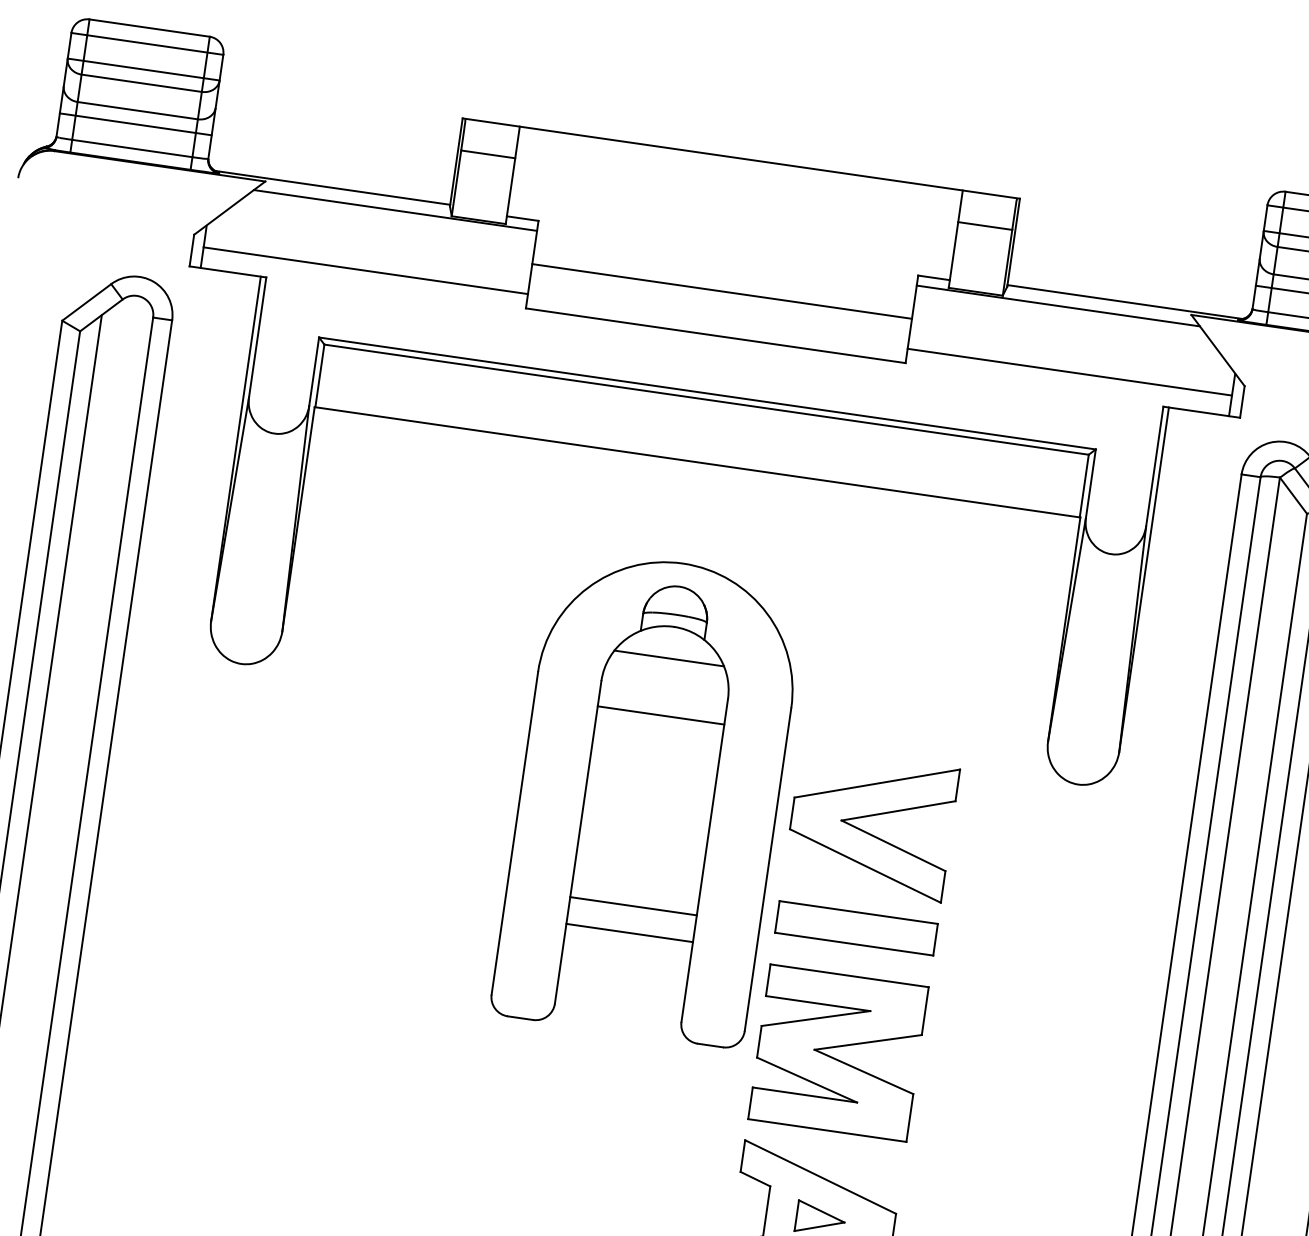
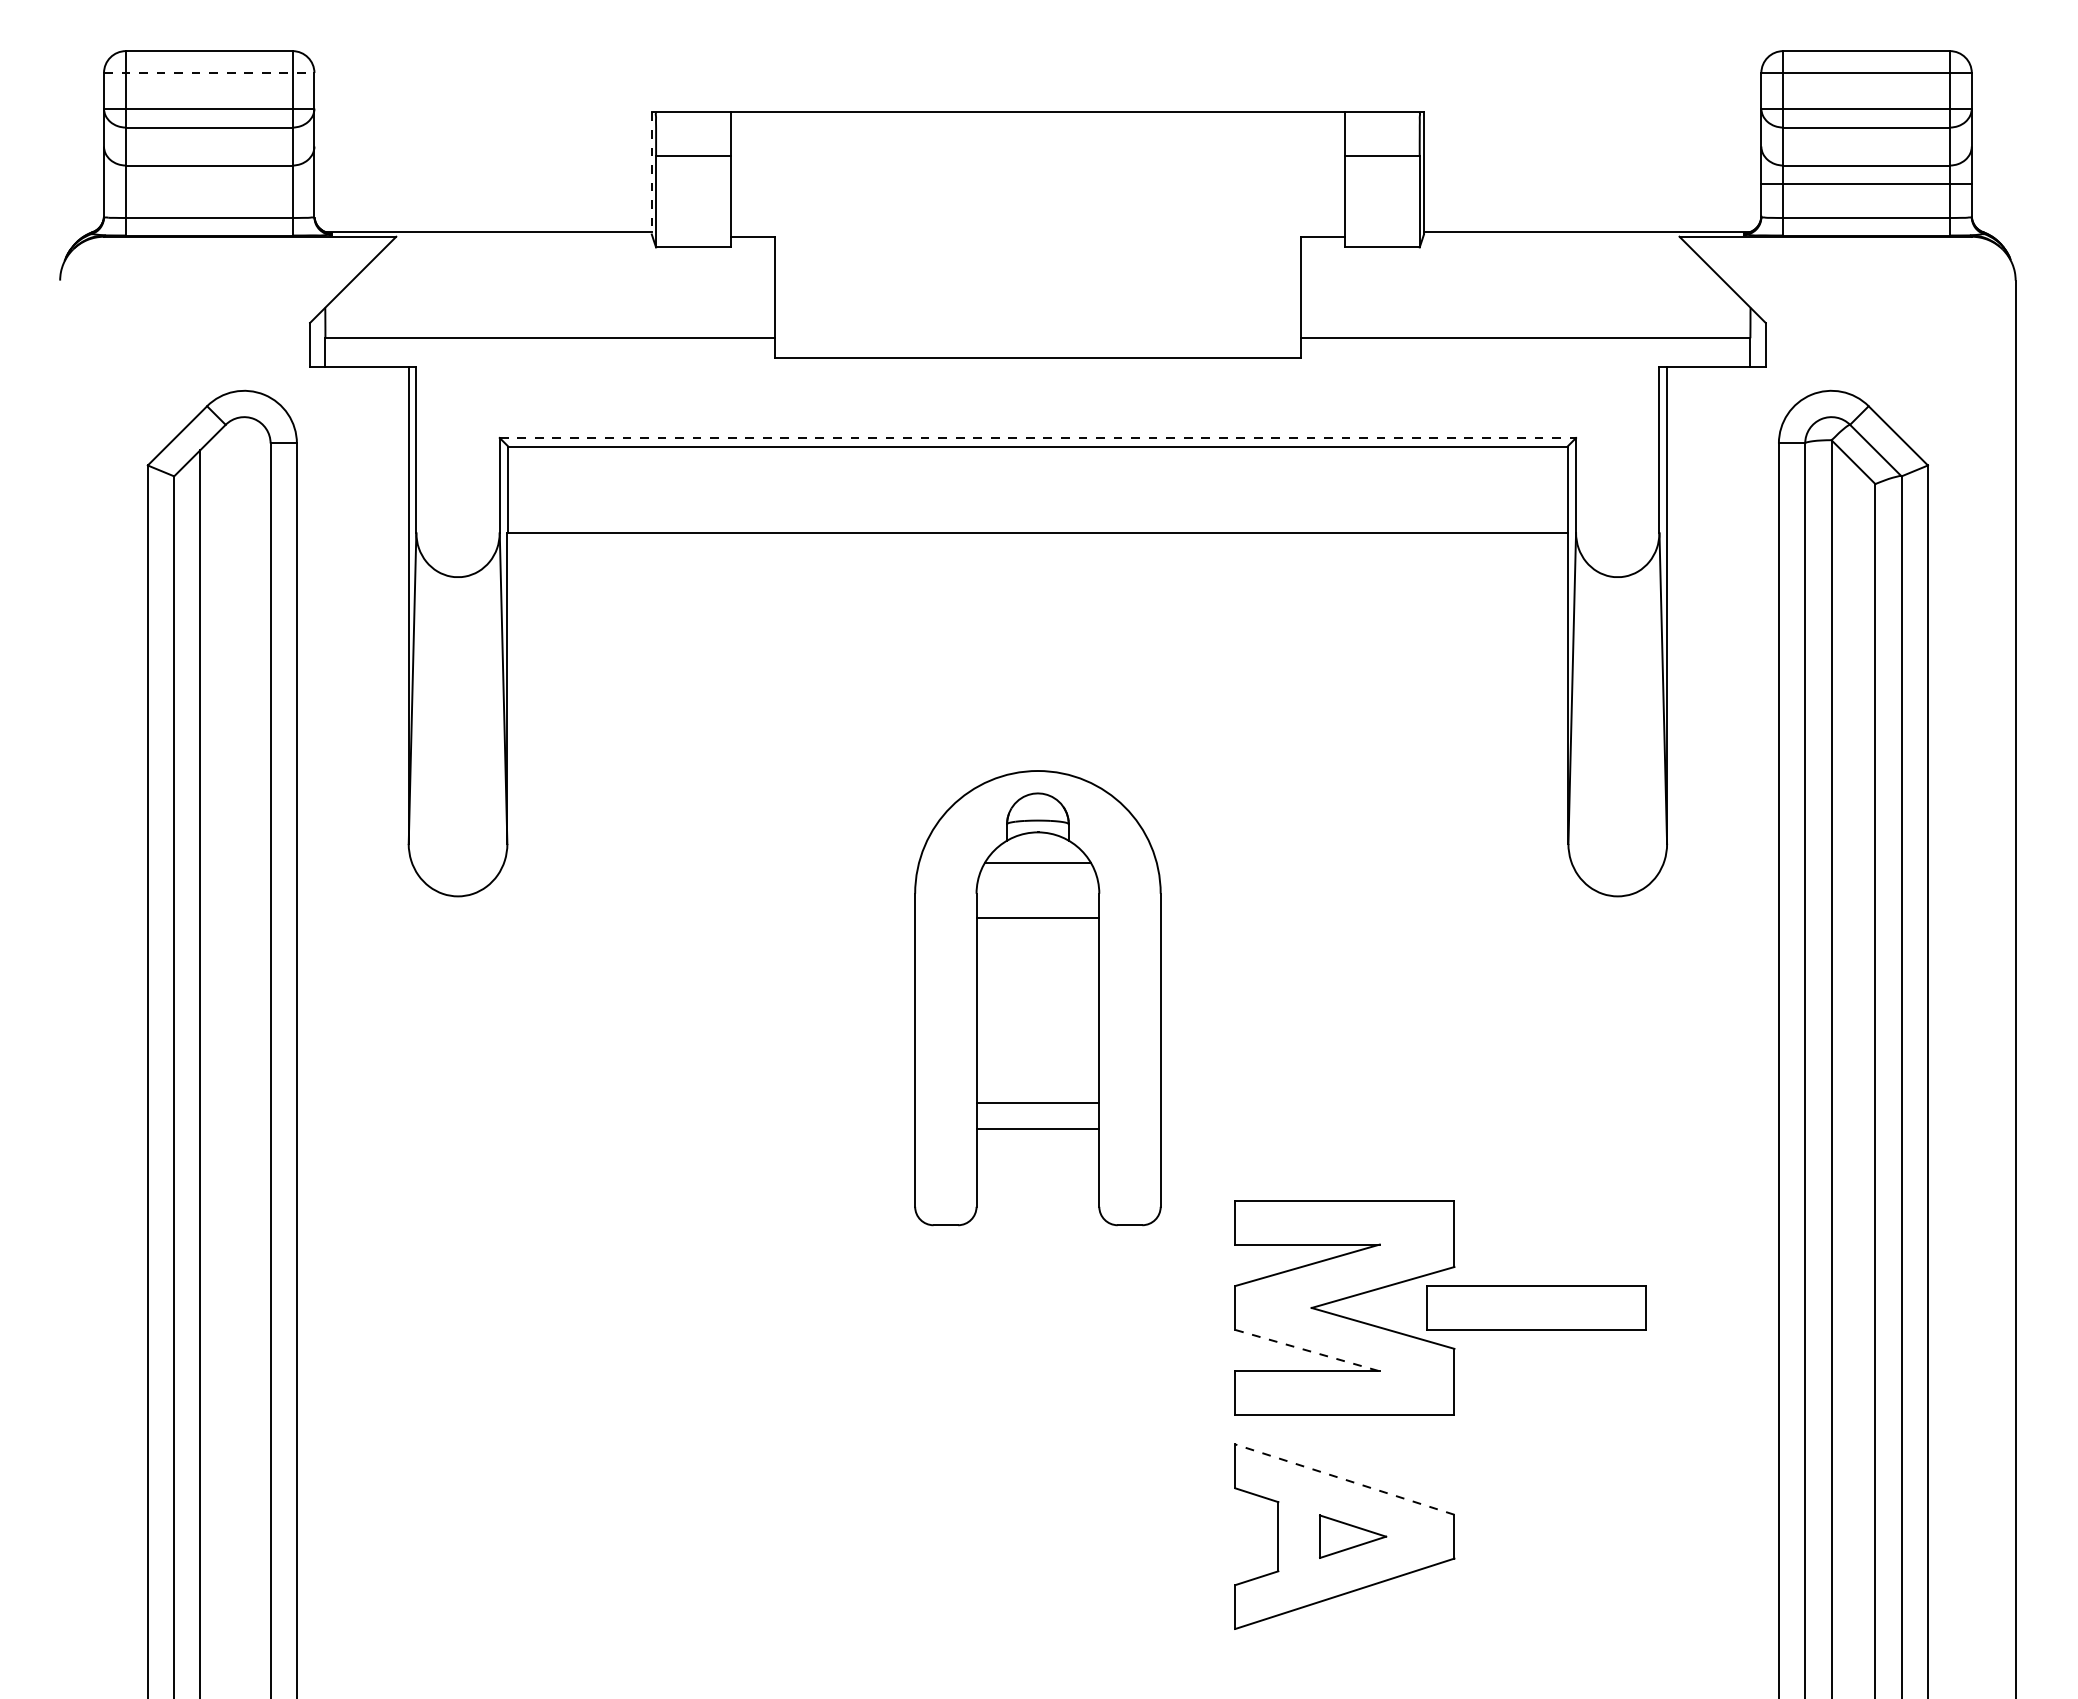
line: (147, 44) -> (209, 73), solid -> dashed
line: (136, 124) -> (209, 184), removed
line: (456, 162) -> (651, 173), solid -> dashed
line: (395, 210) -> (578, 250), removed
line: (721, 291) -> (1037, 296), removed
line: (1057, 305) -> (1496, 250), removed
line: (707, 393) -> (1038, 438), solid -> dashed
part: (648, 797) -> (1037, 997), size x0.7
part: (870, 816) -> (1341, 980), removed
part: (856, 927) -> (1536, 1307), moved
line: (807, 1080) -> (1307, 1350), solid -> dashed
line: (820, 1176) -> (1344, 1479), solid -> dashed

